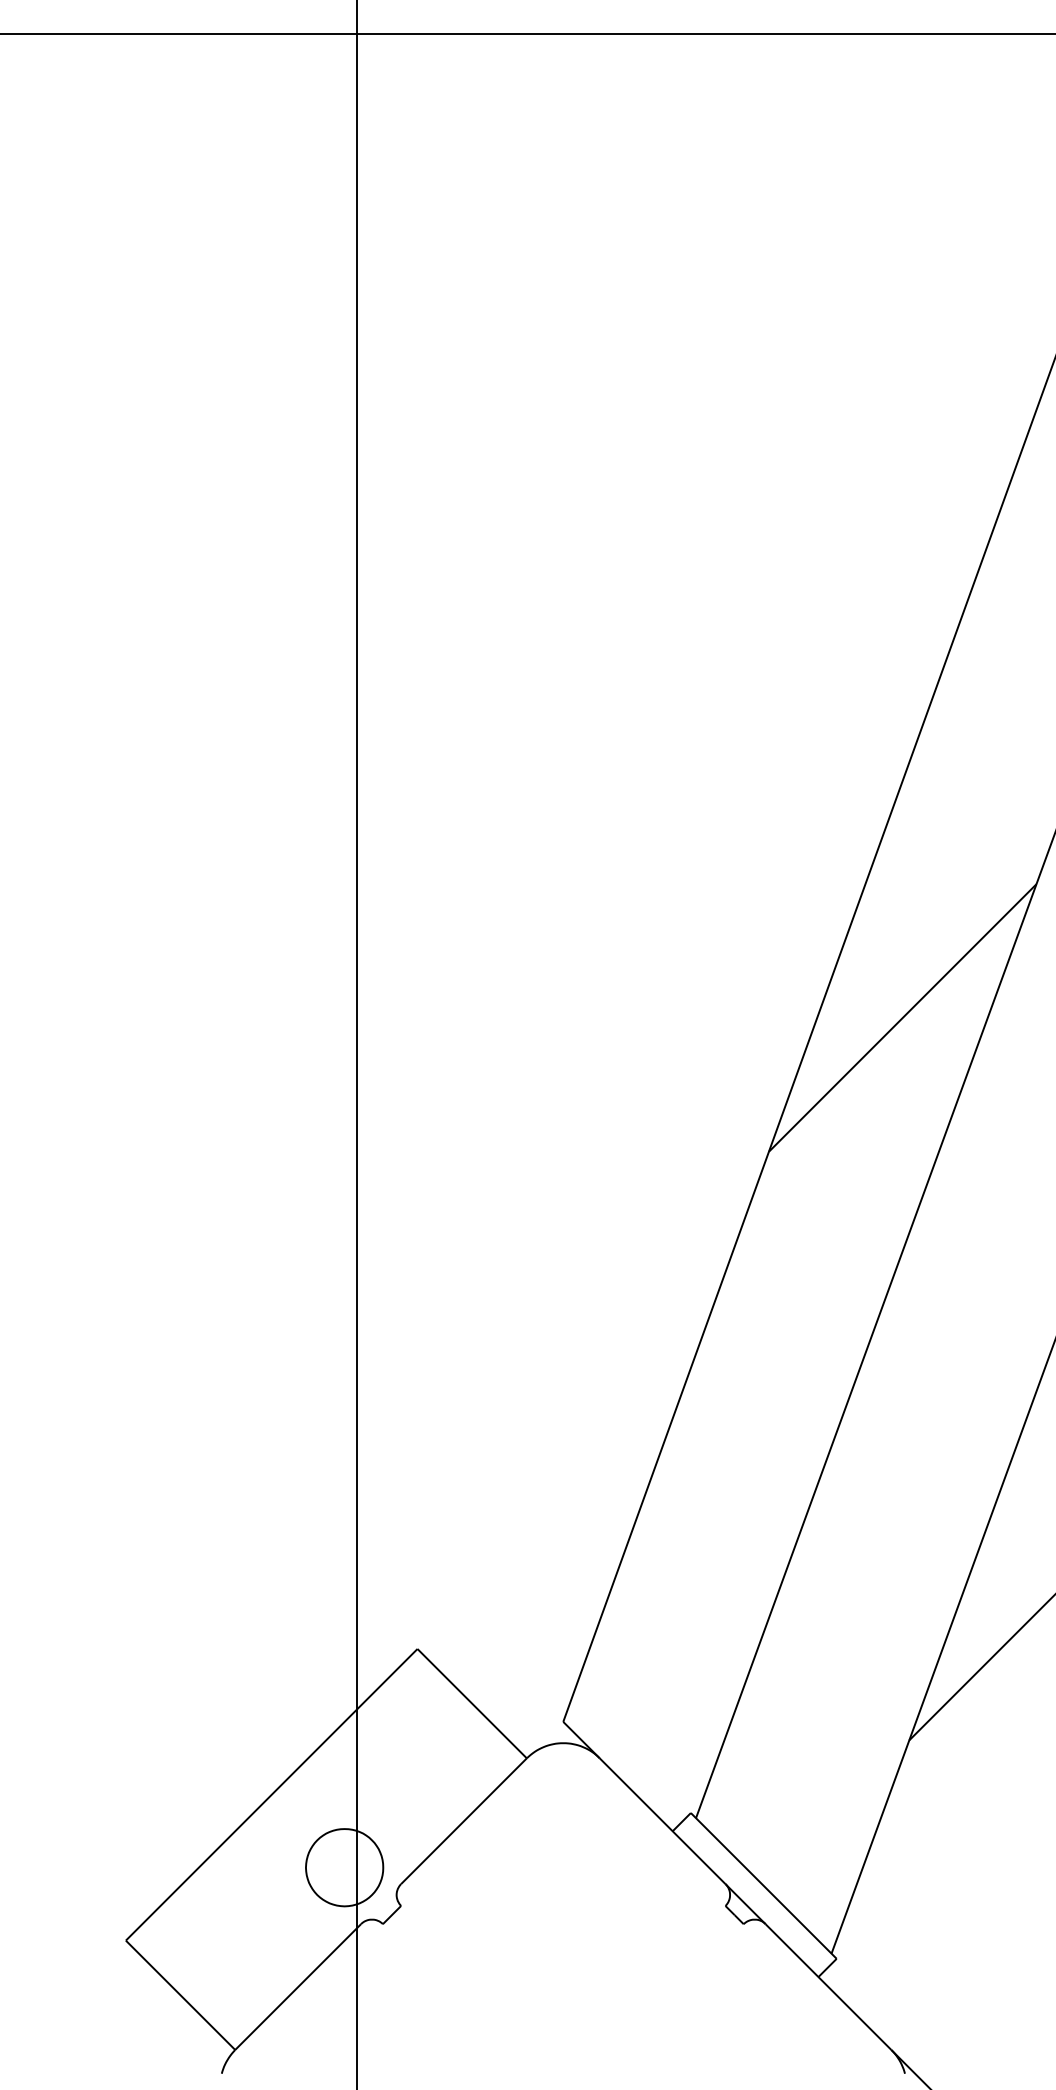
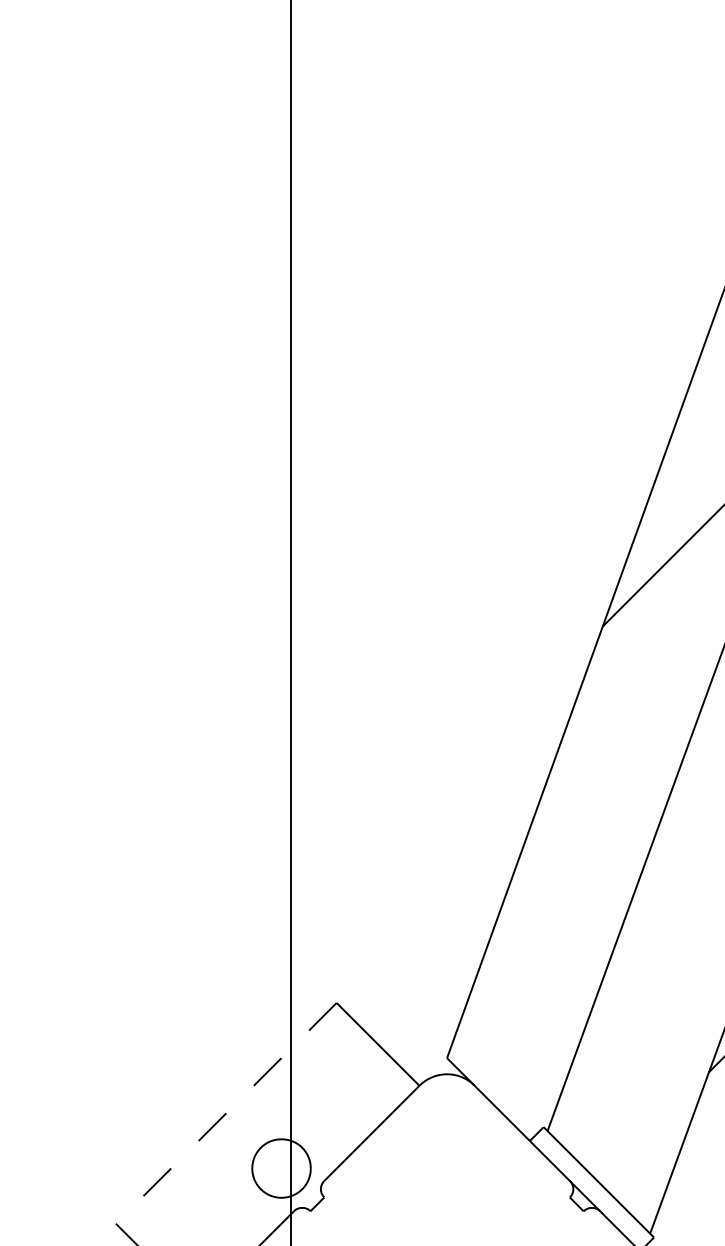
line: (271, 1795) -> (226, 1113), solid -> dashed

